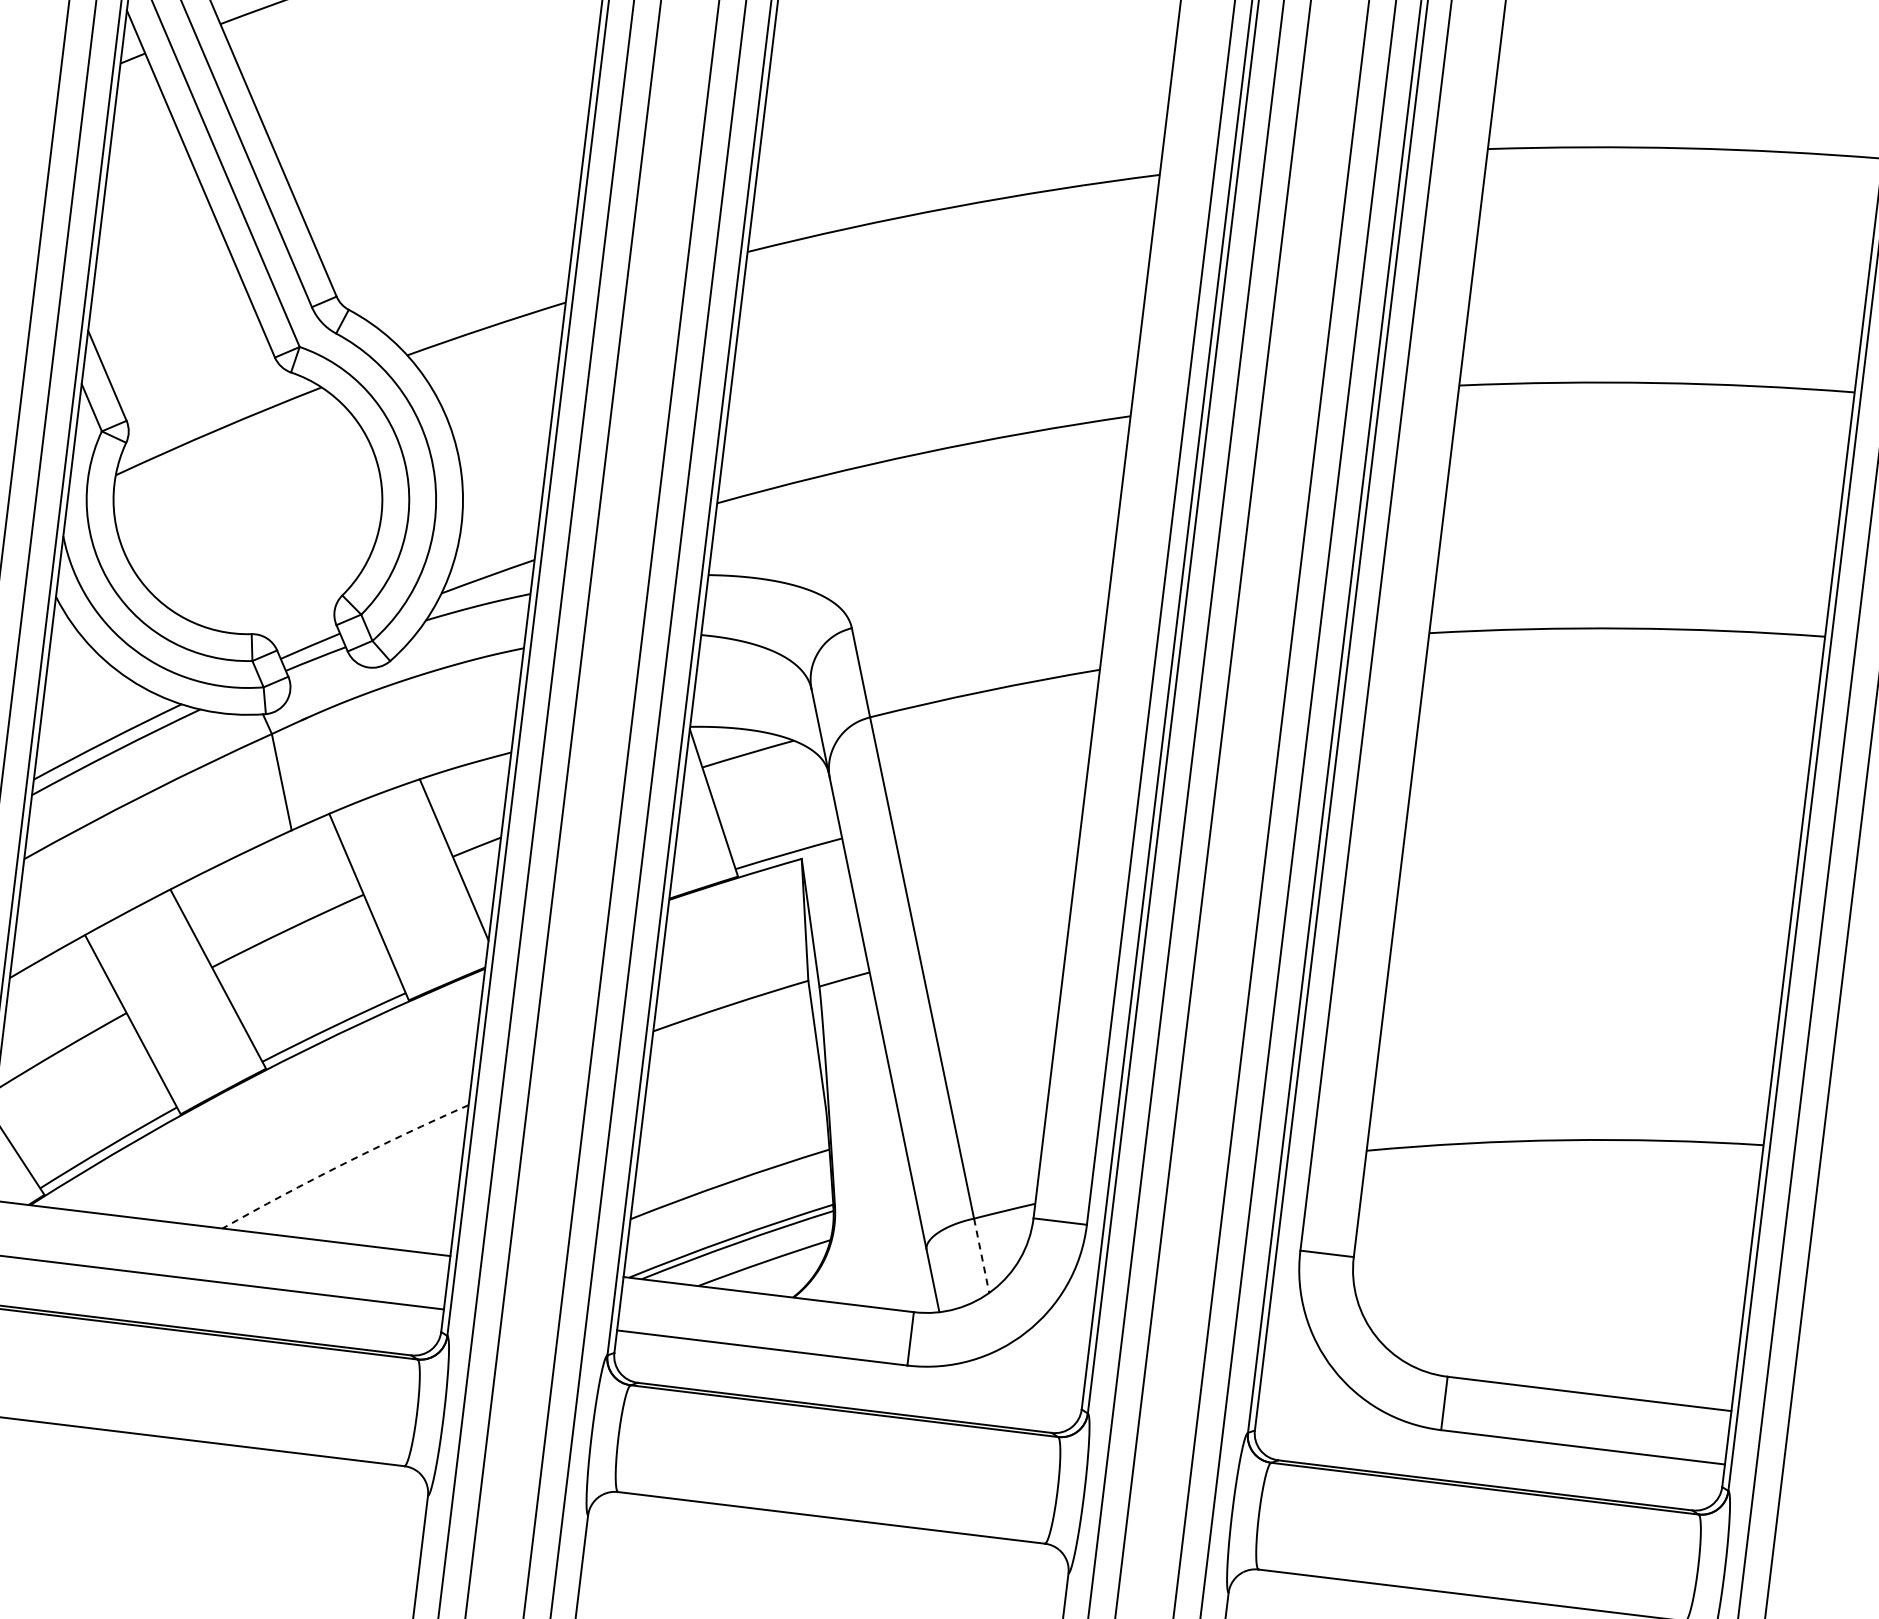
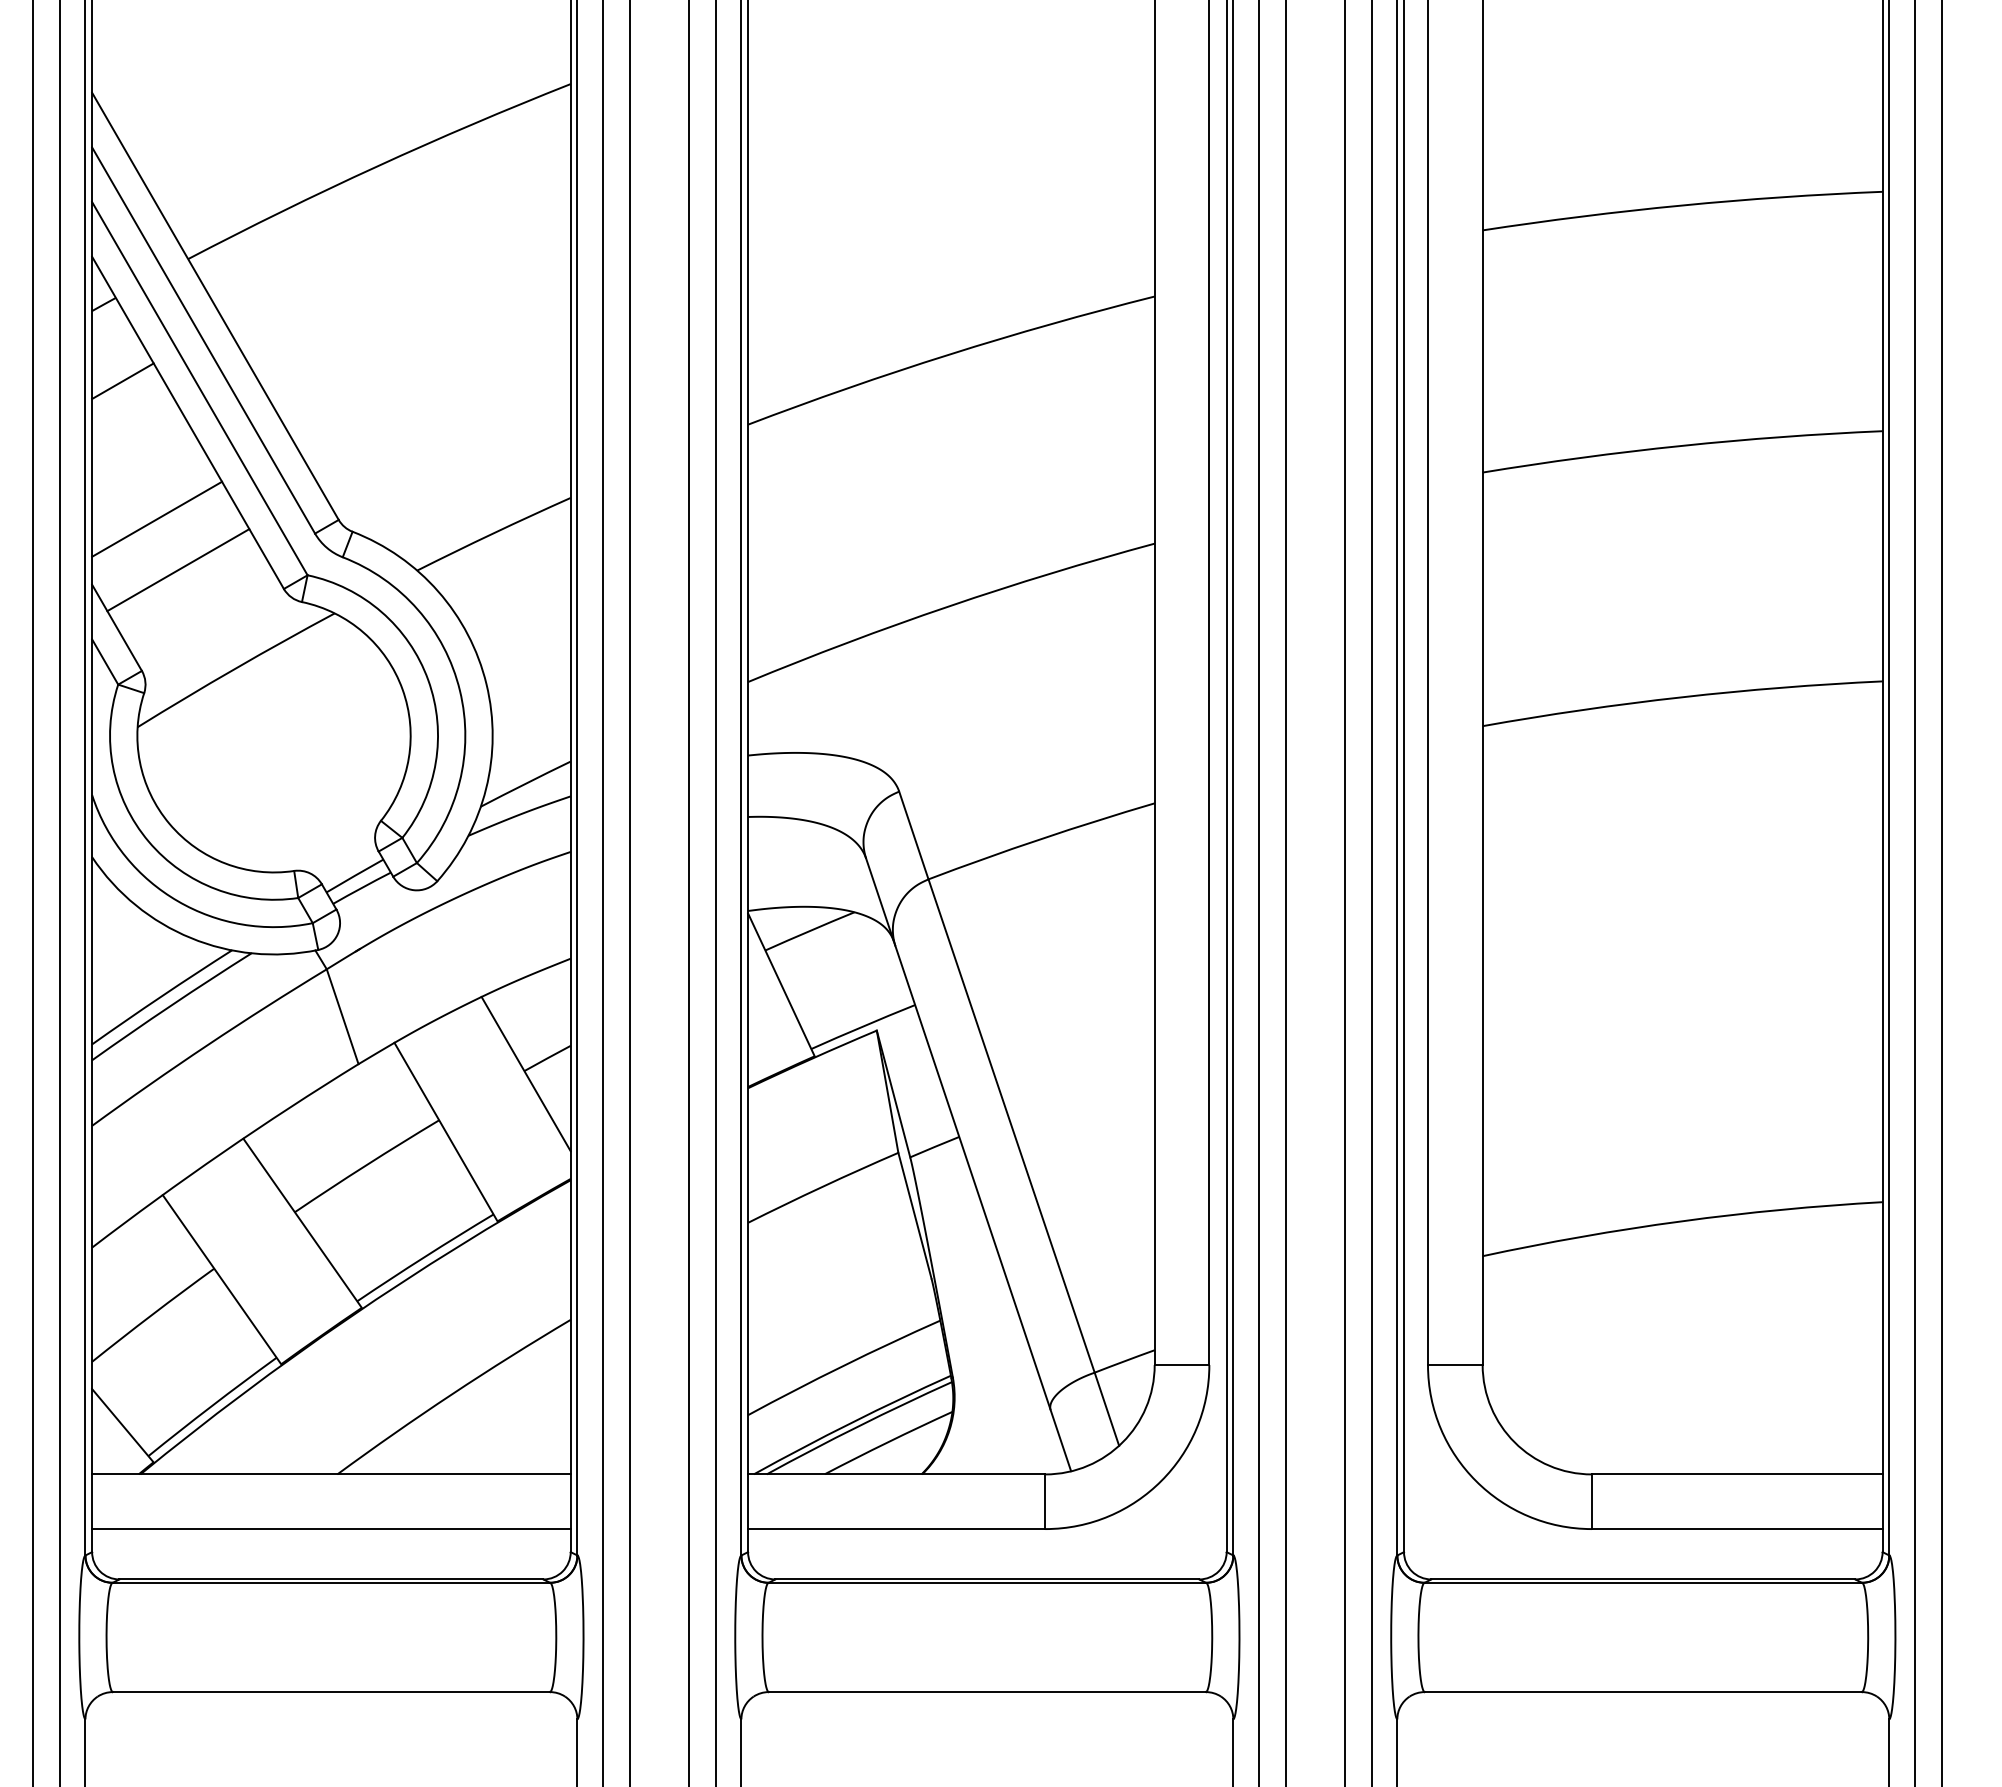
line: (141, 135) -> (122, 381), added
line: (159, 273) -> (157, 518), added
line: (174, 327) -> (178, 570), added
arc: (344, 1164) -> (452, 1394), dashed -> solid
line: (981, 1256) -> (1106, 1409), dashed -> solid

